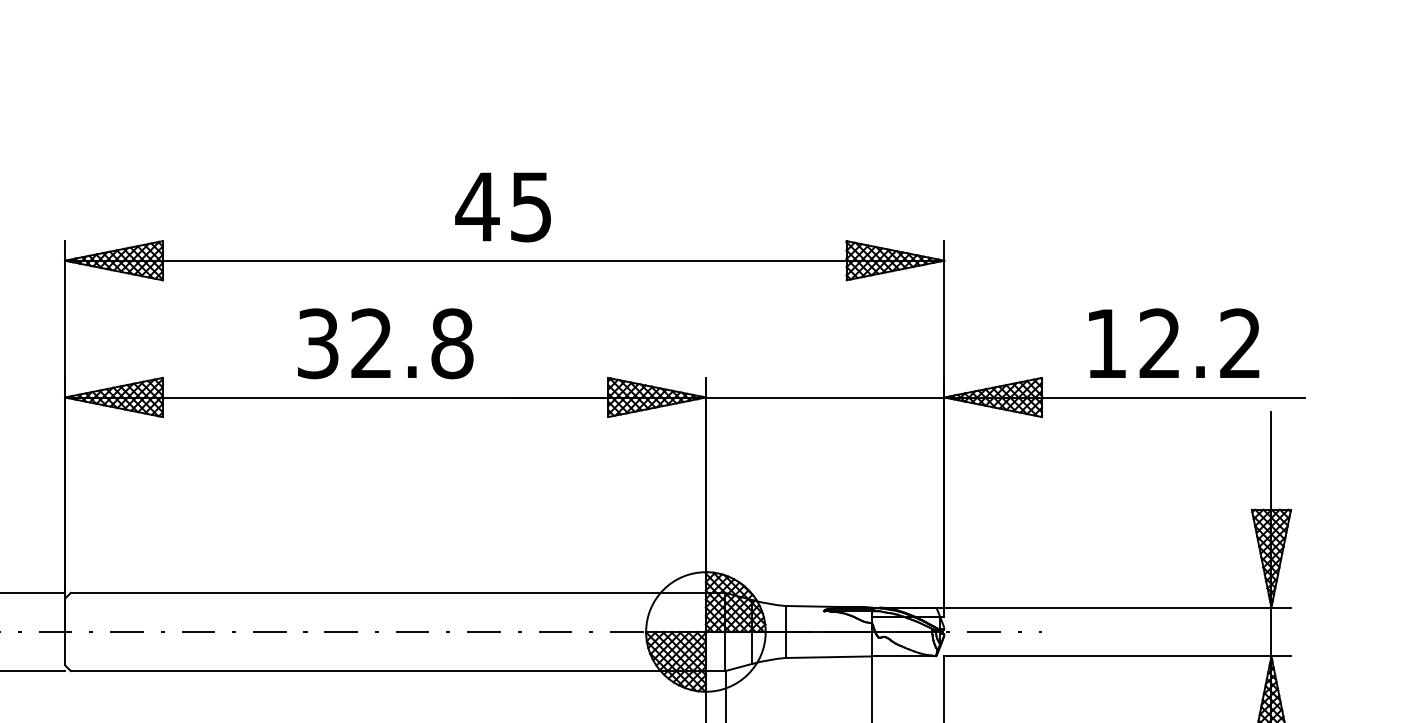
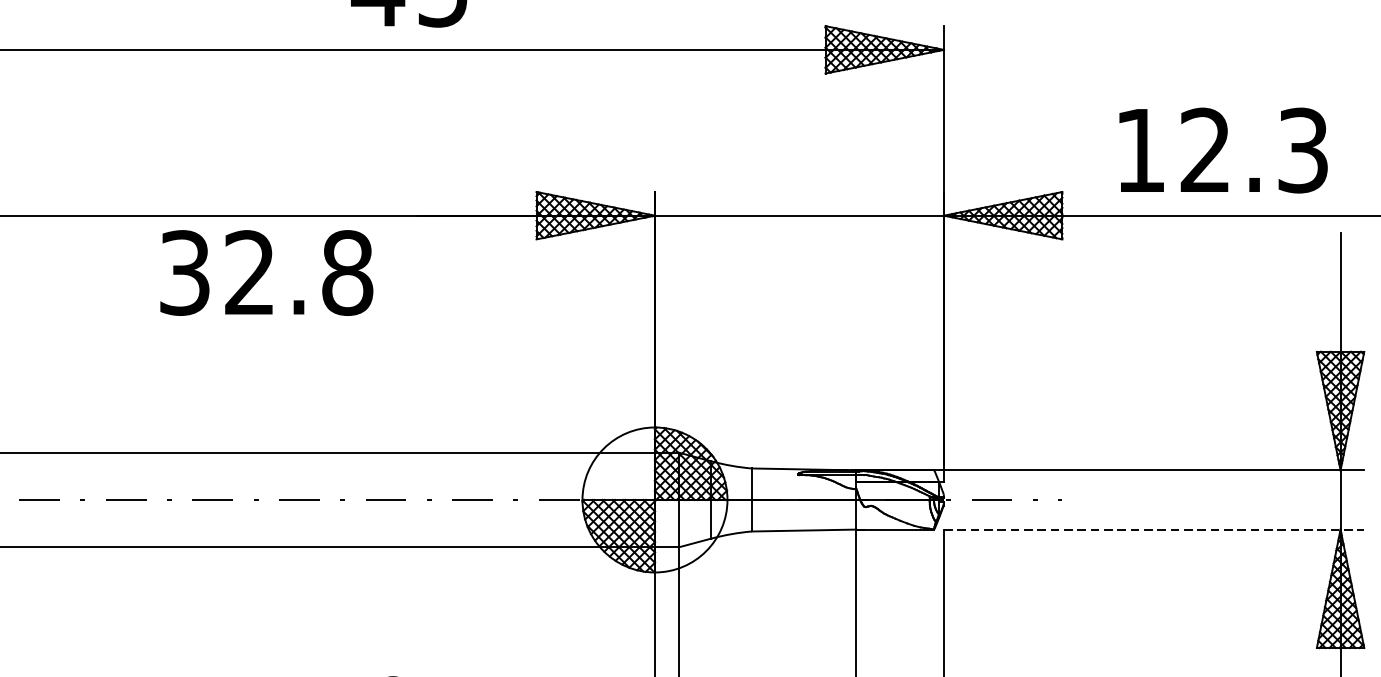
text: (385, 343) -> (266, 272), moved
text: (1240, 343) -> (1303, 150), 12.2 -> 12.3
line: (1118, 656) -> (1155, 529), solid -> dashed

